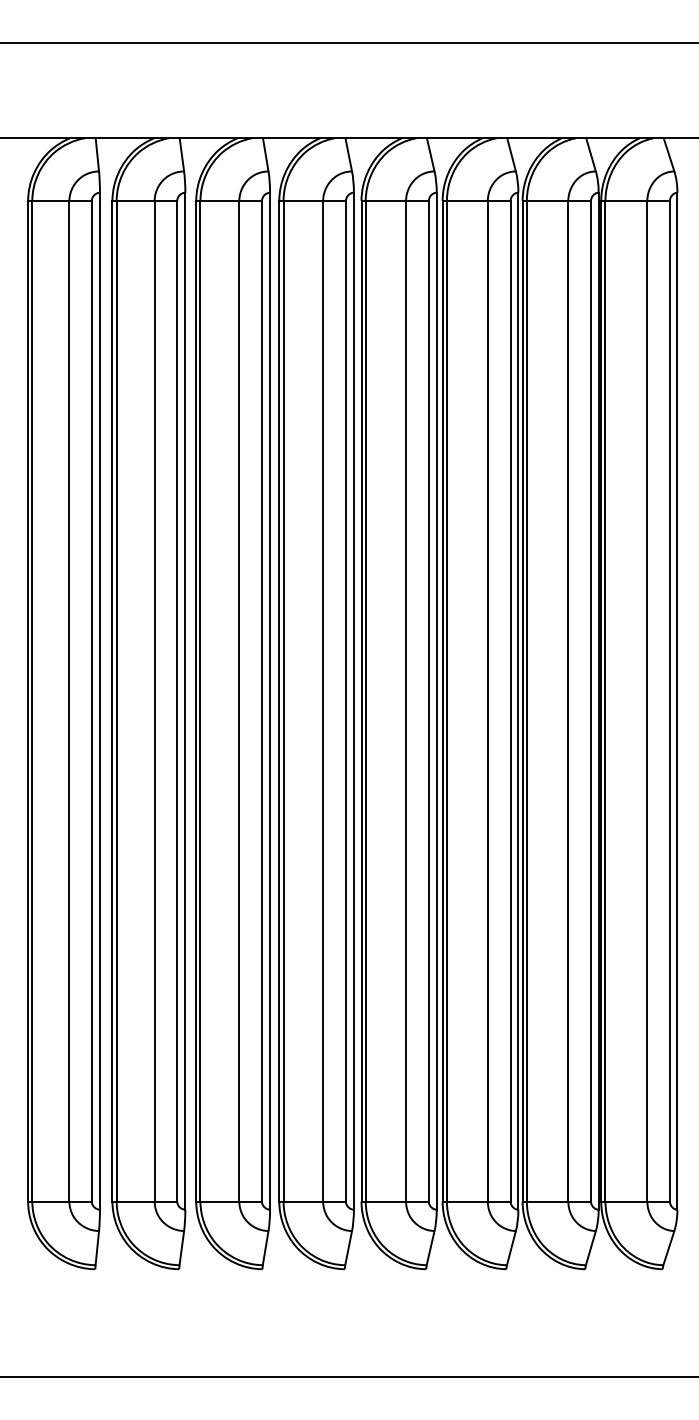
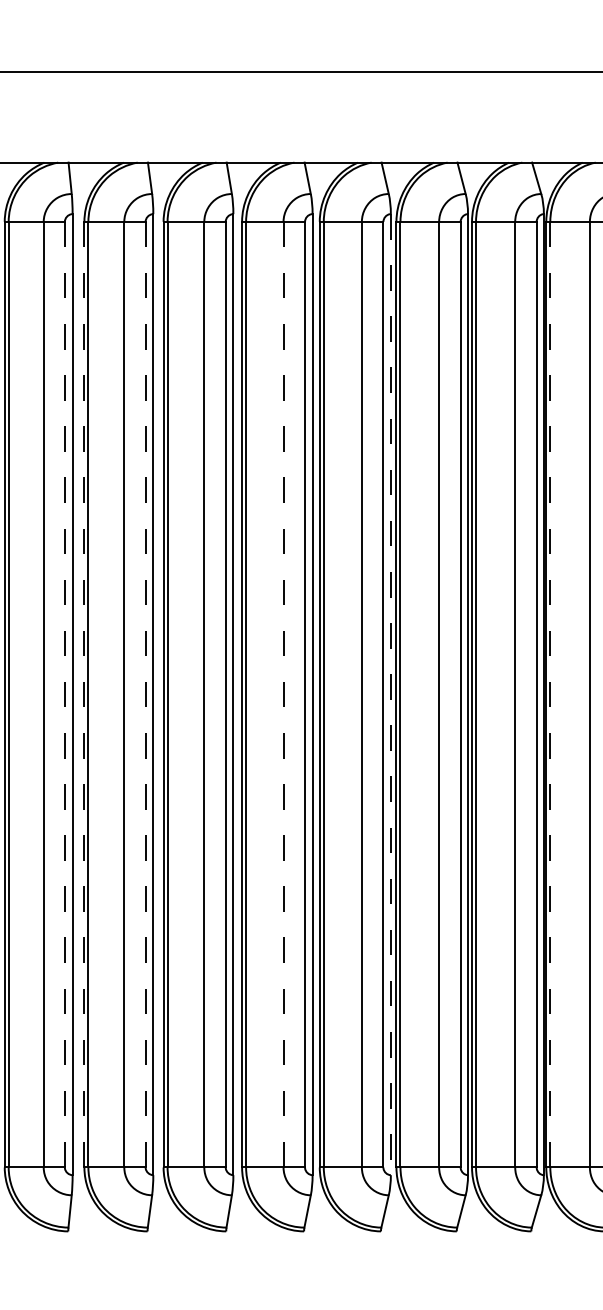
line: (91, 700) -> (64, 693), solid -> dashed
line: (112, 700) -> (84, 693), solid -> dashed
line: (177, 700) -> (145, 693), solid -> dashed
line: (323, 700) -> (283, 693), solid -> dashed
line: (605, 700) -> (550, 693), solid -> dashed
line: (436, 701) -> (390, 694), solid -> dashed

